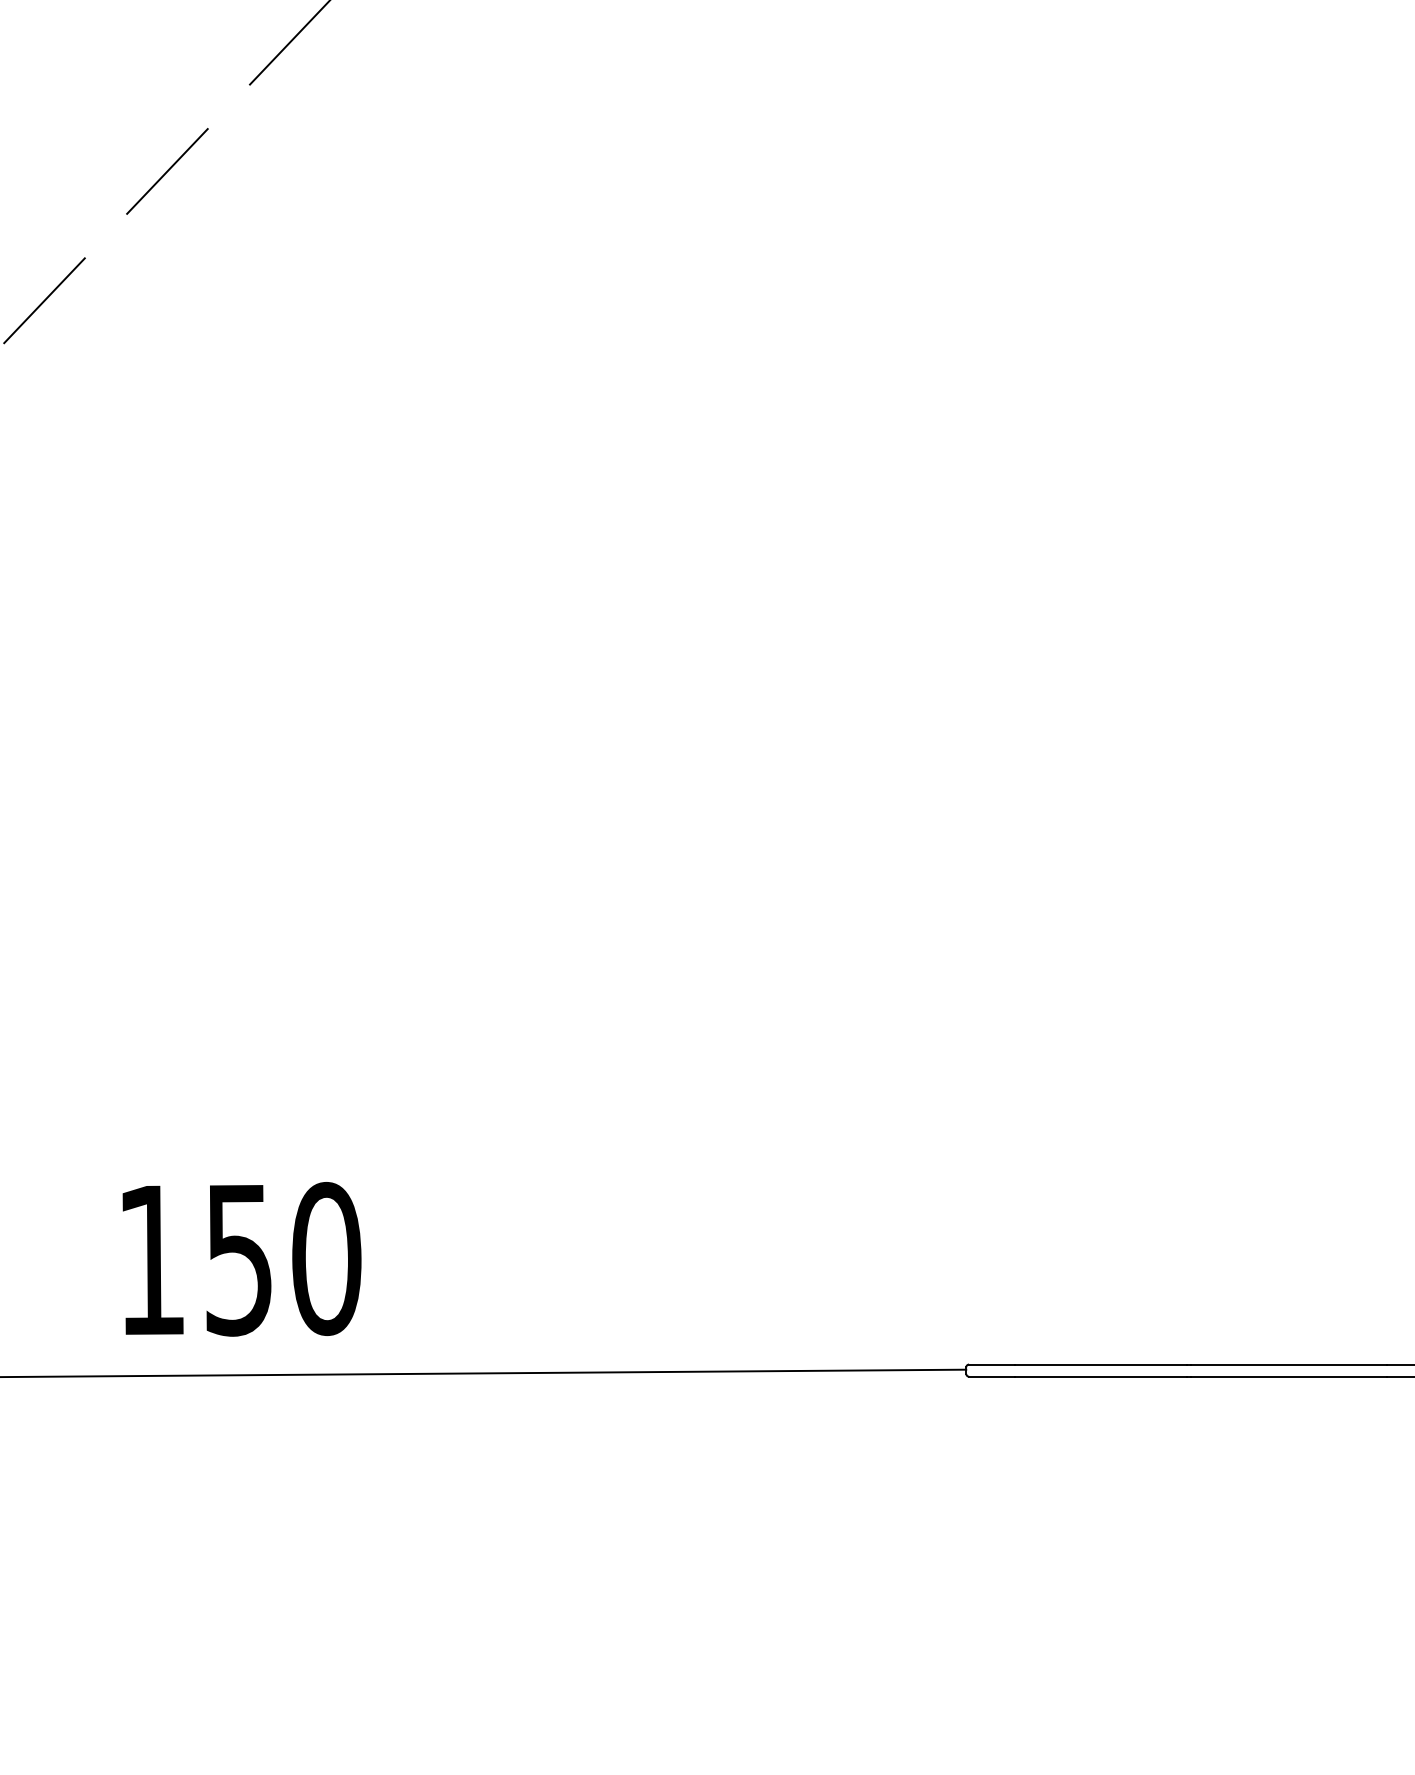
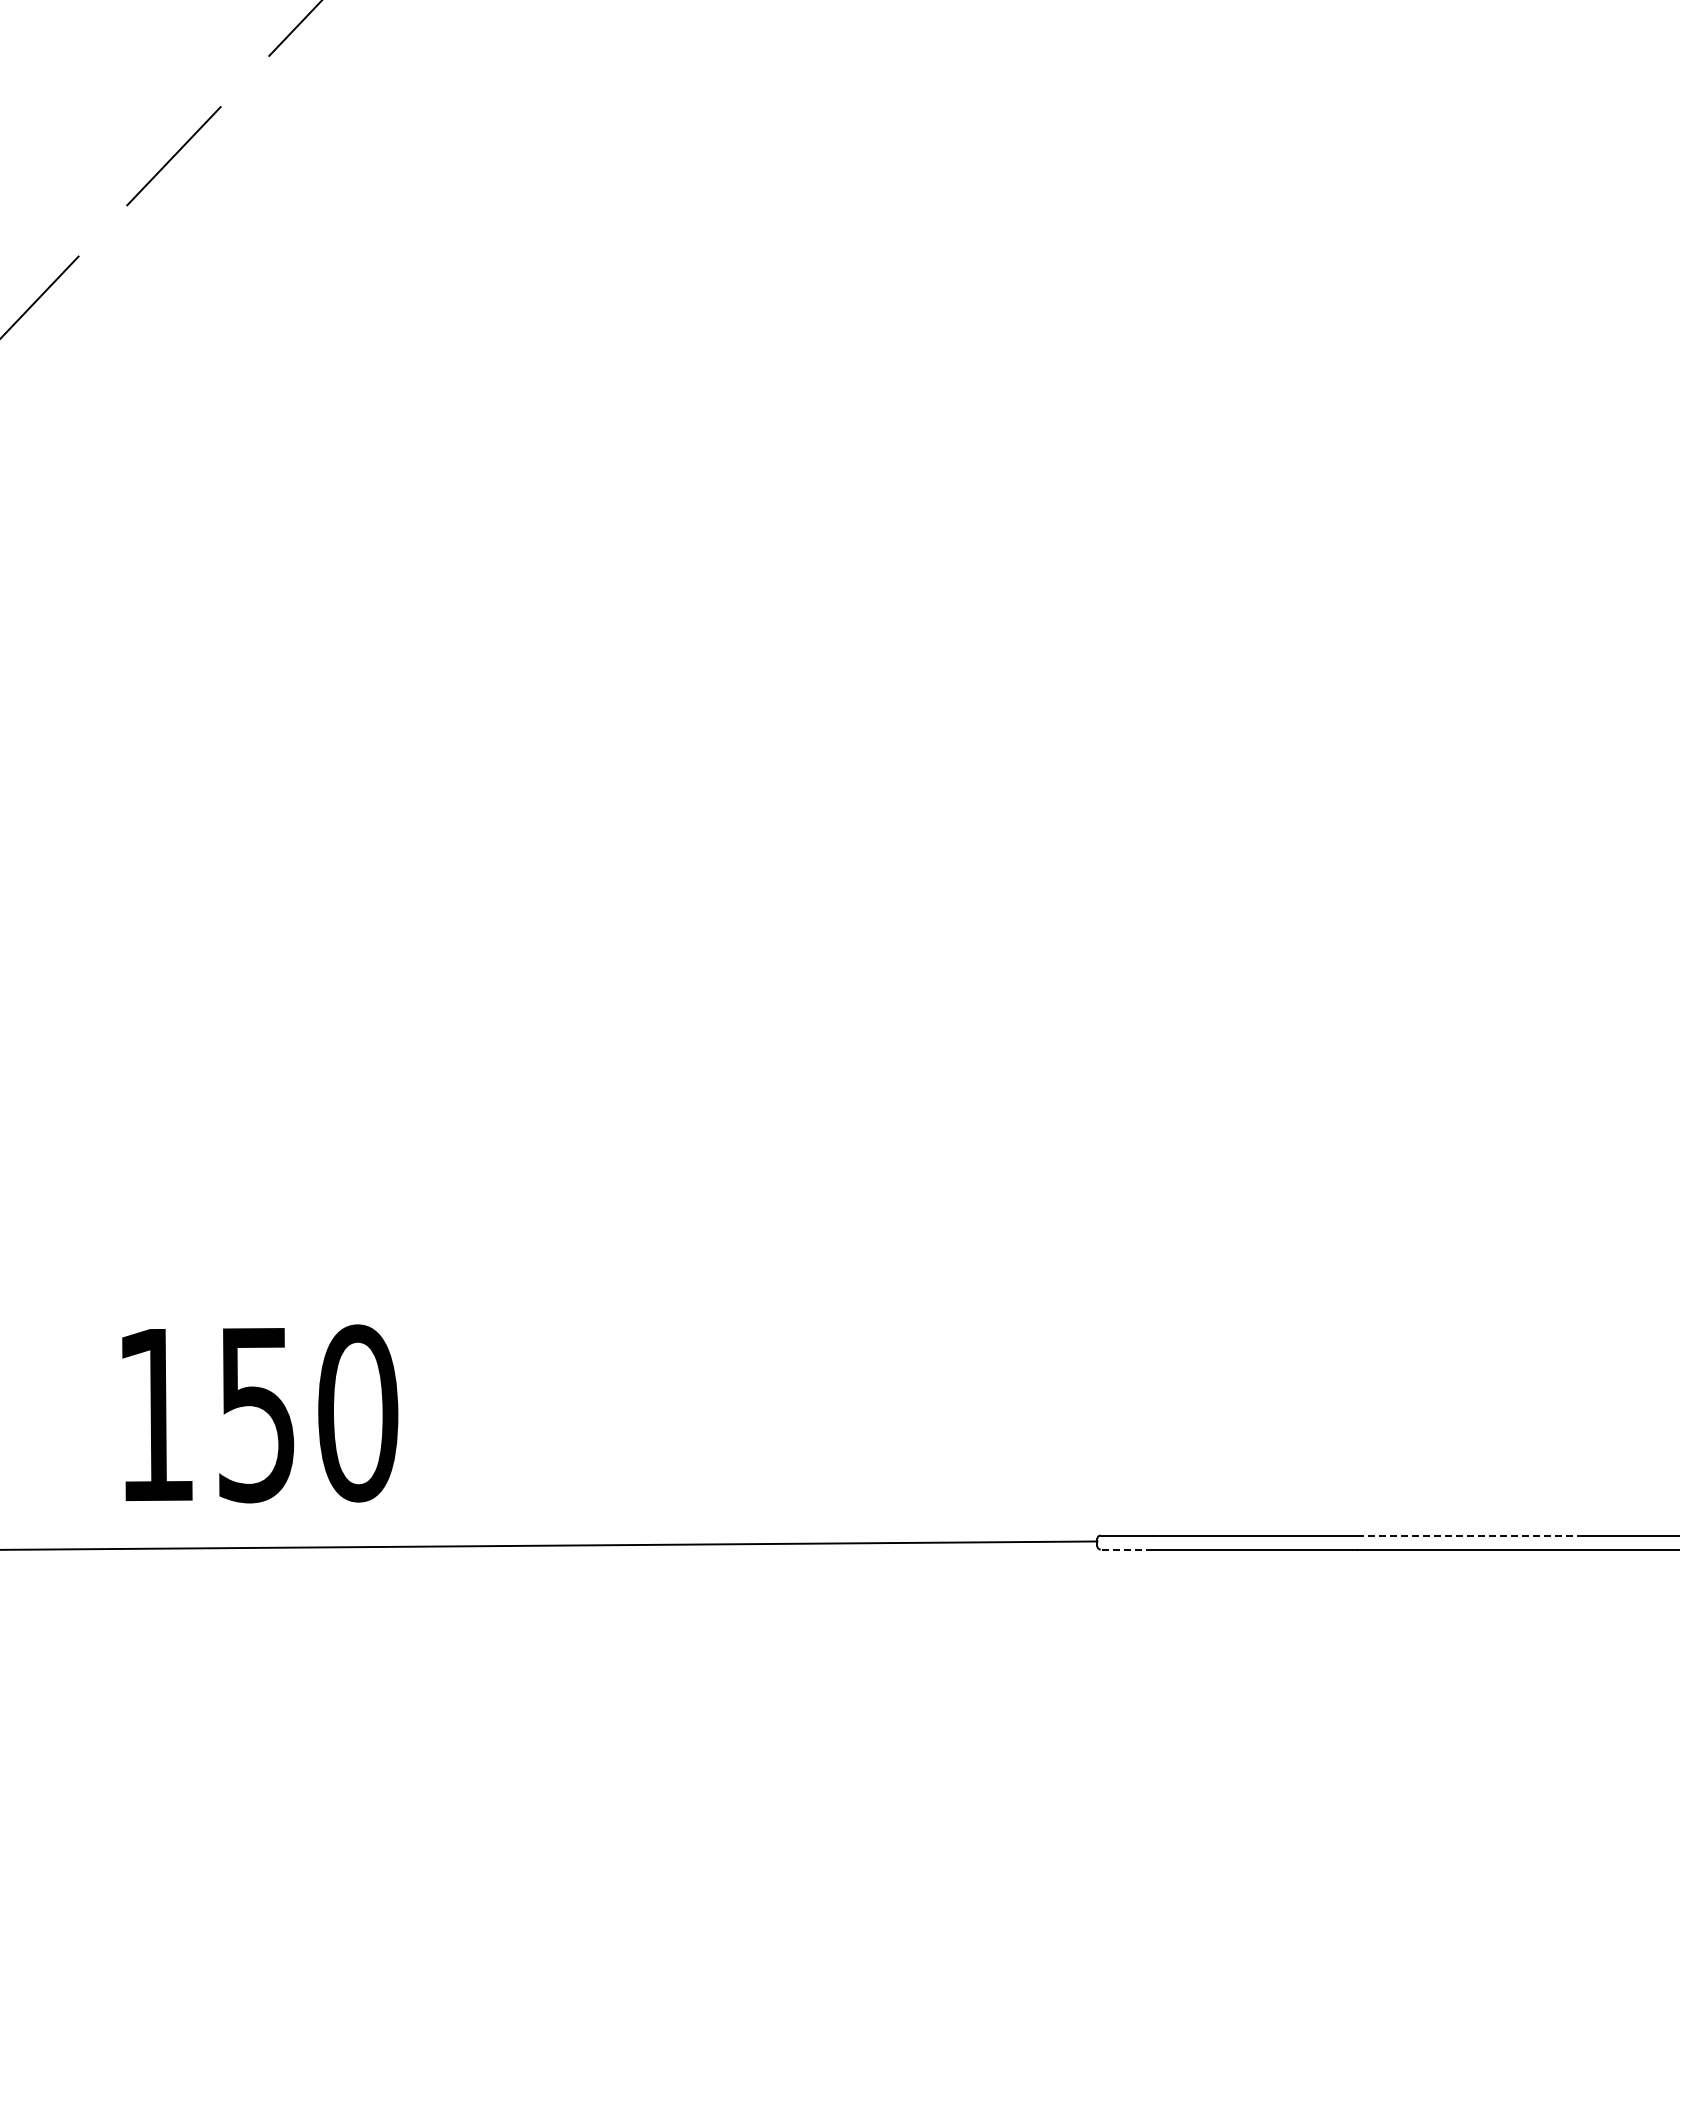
line: (1288, 1364) -> (1470, 1535), solid -> dashed
line: (991, 1376) -> (1126, 1549), solid -> dashed

